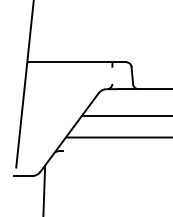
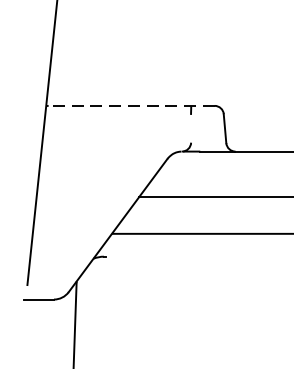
line: (77, 62) -> (131, 106), solid -> dashed

